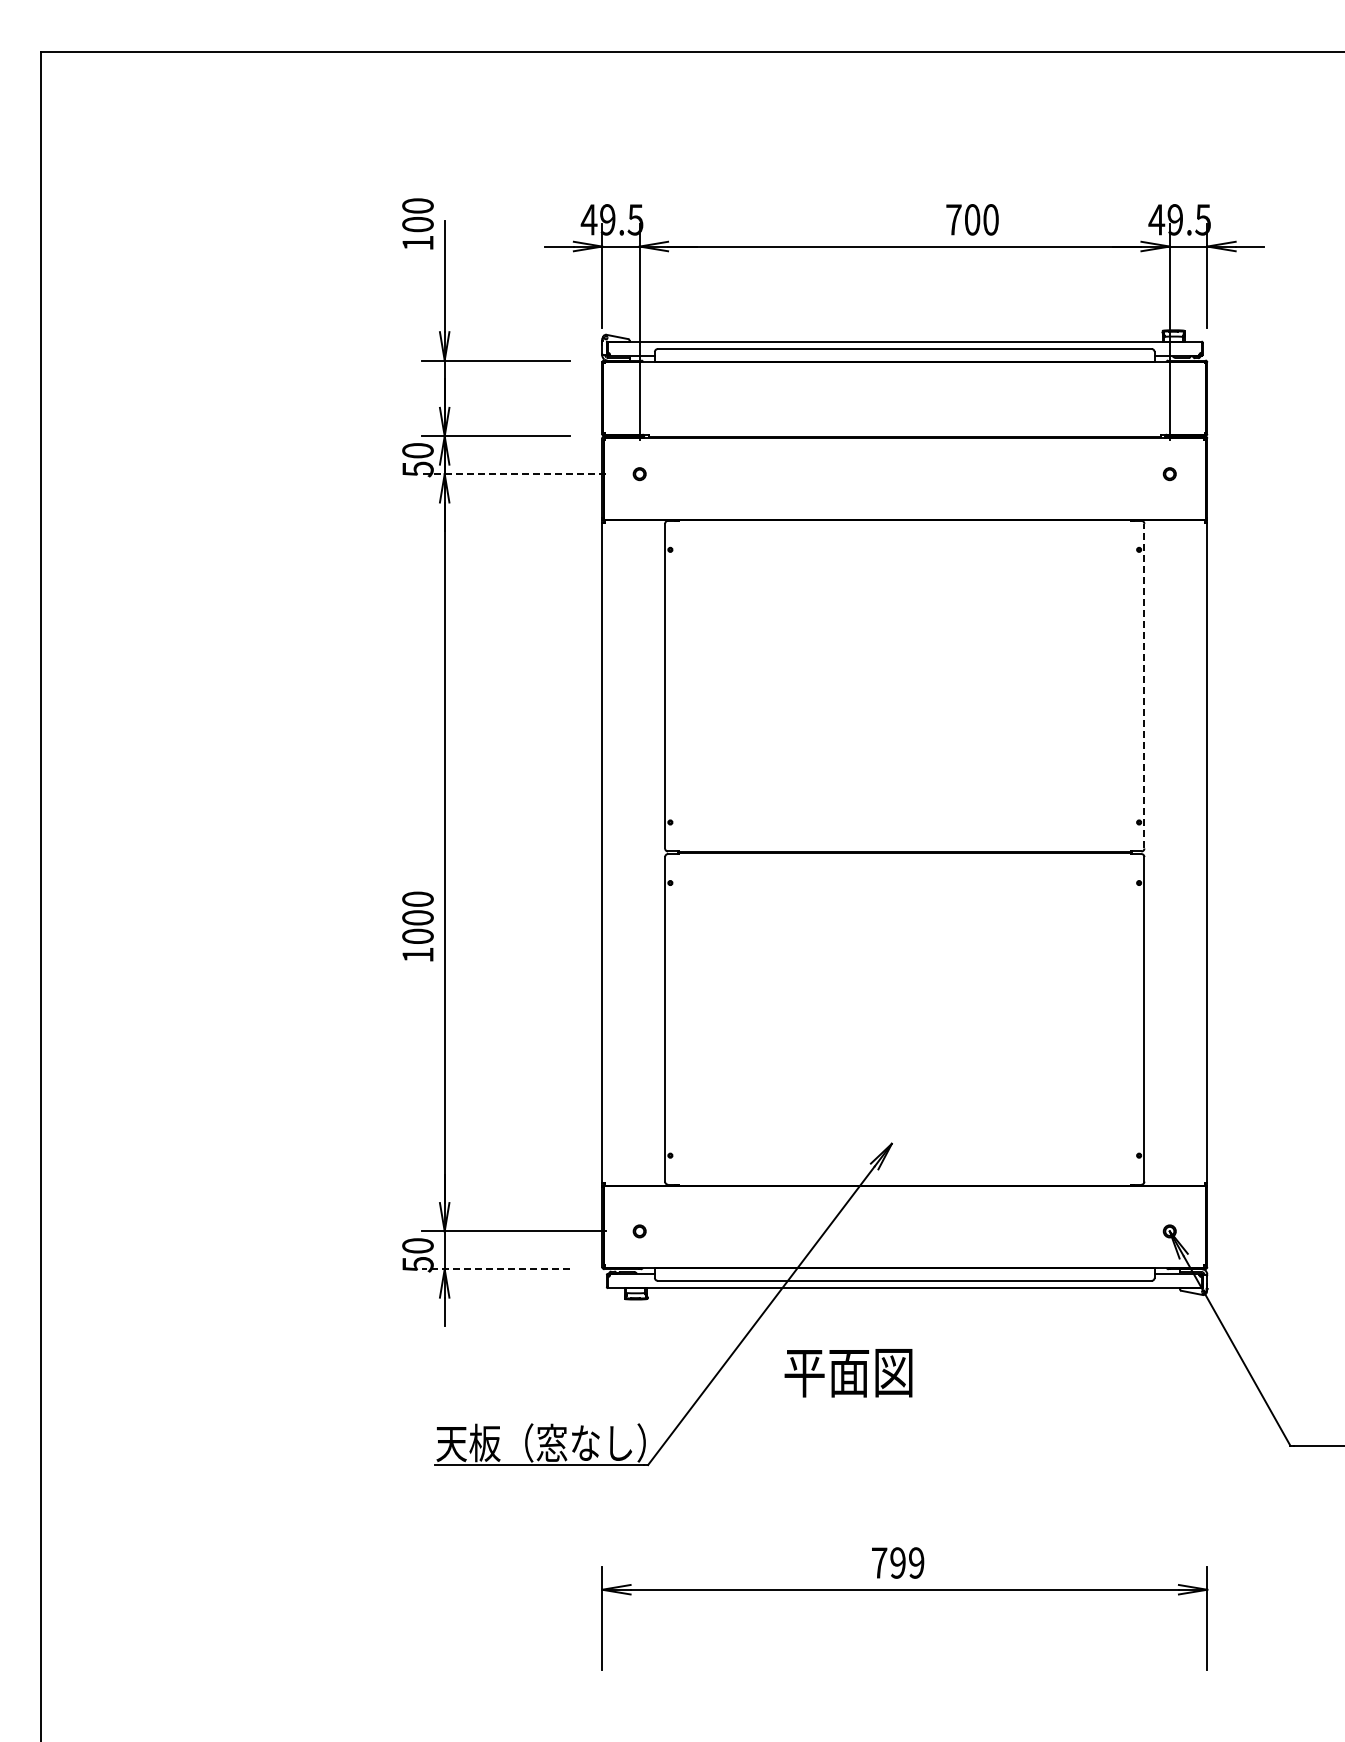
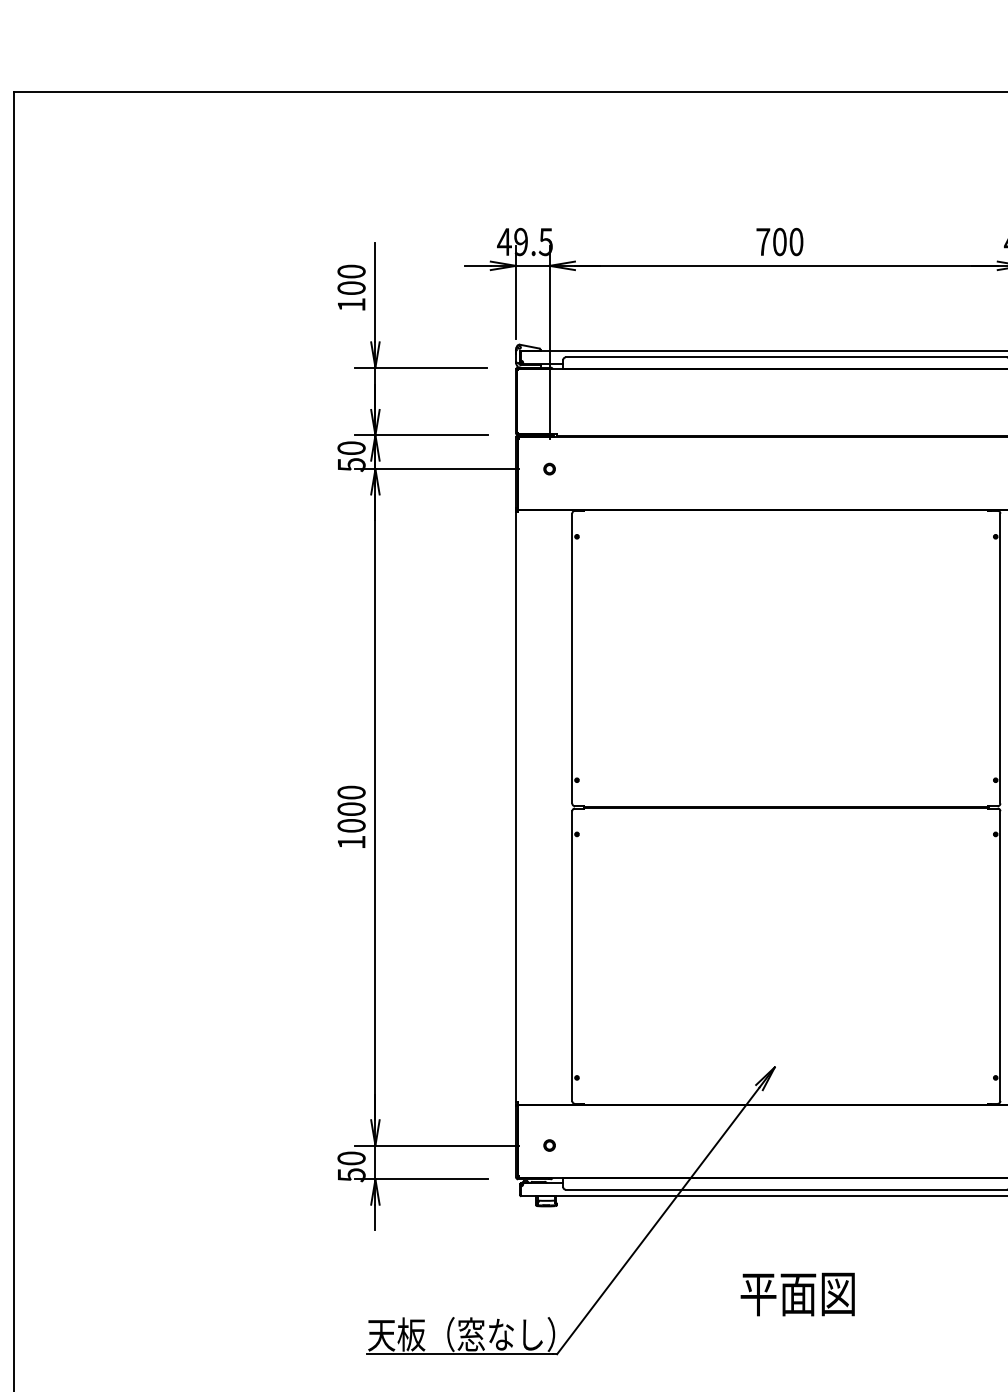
text: (972, 219) -> (779, 241), moved
text: (417, 223) -> (351, 287), moved
line: (513, 474) -> (436, 469), dashed -> solid
line: (1144, 685) -> (1000, 657), dashed -> solid
text: (417, 926) -> (351, 816), moved
line: (495, 1269) -> (420, 1179), dashed -> solid
text: (848, 1373) -> (797, 1294), moved

